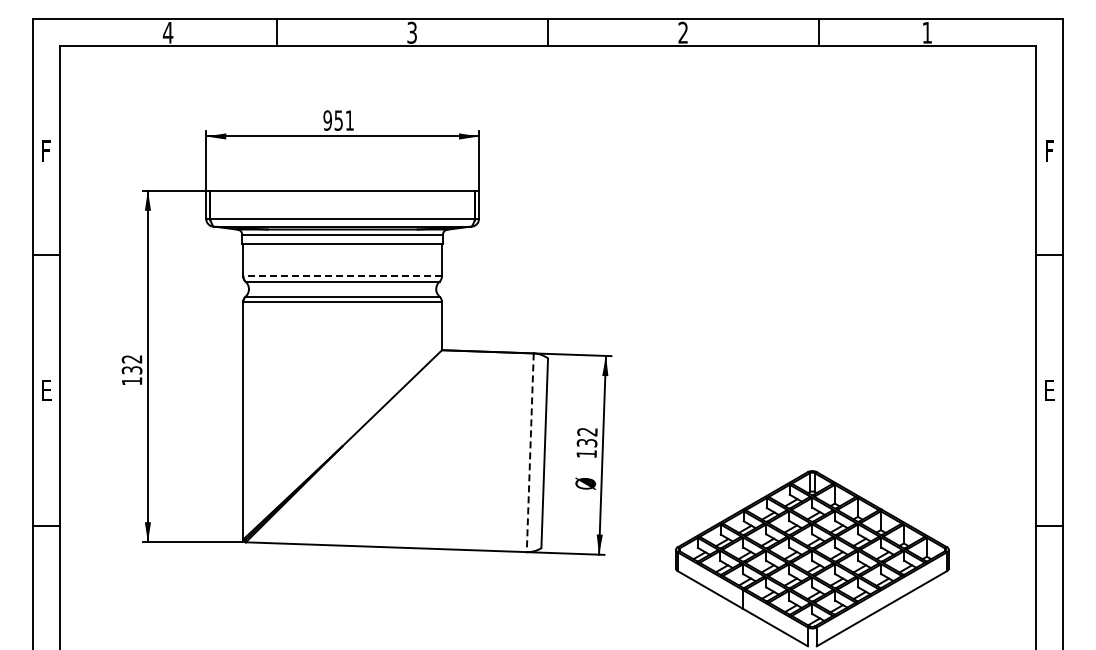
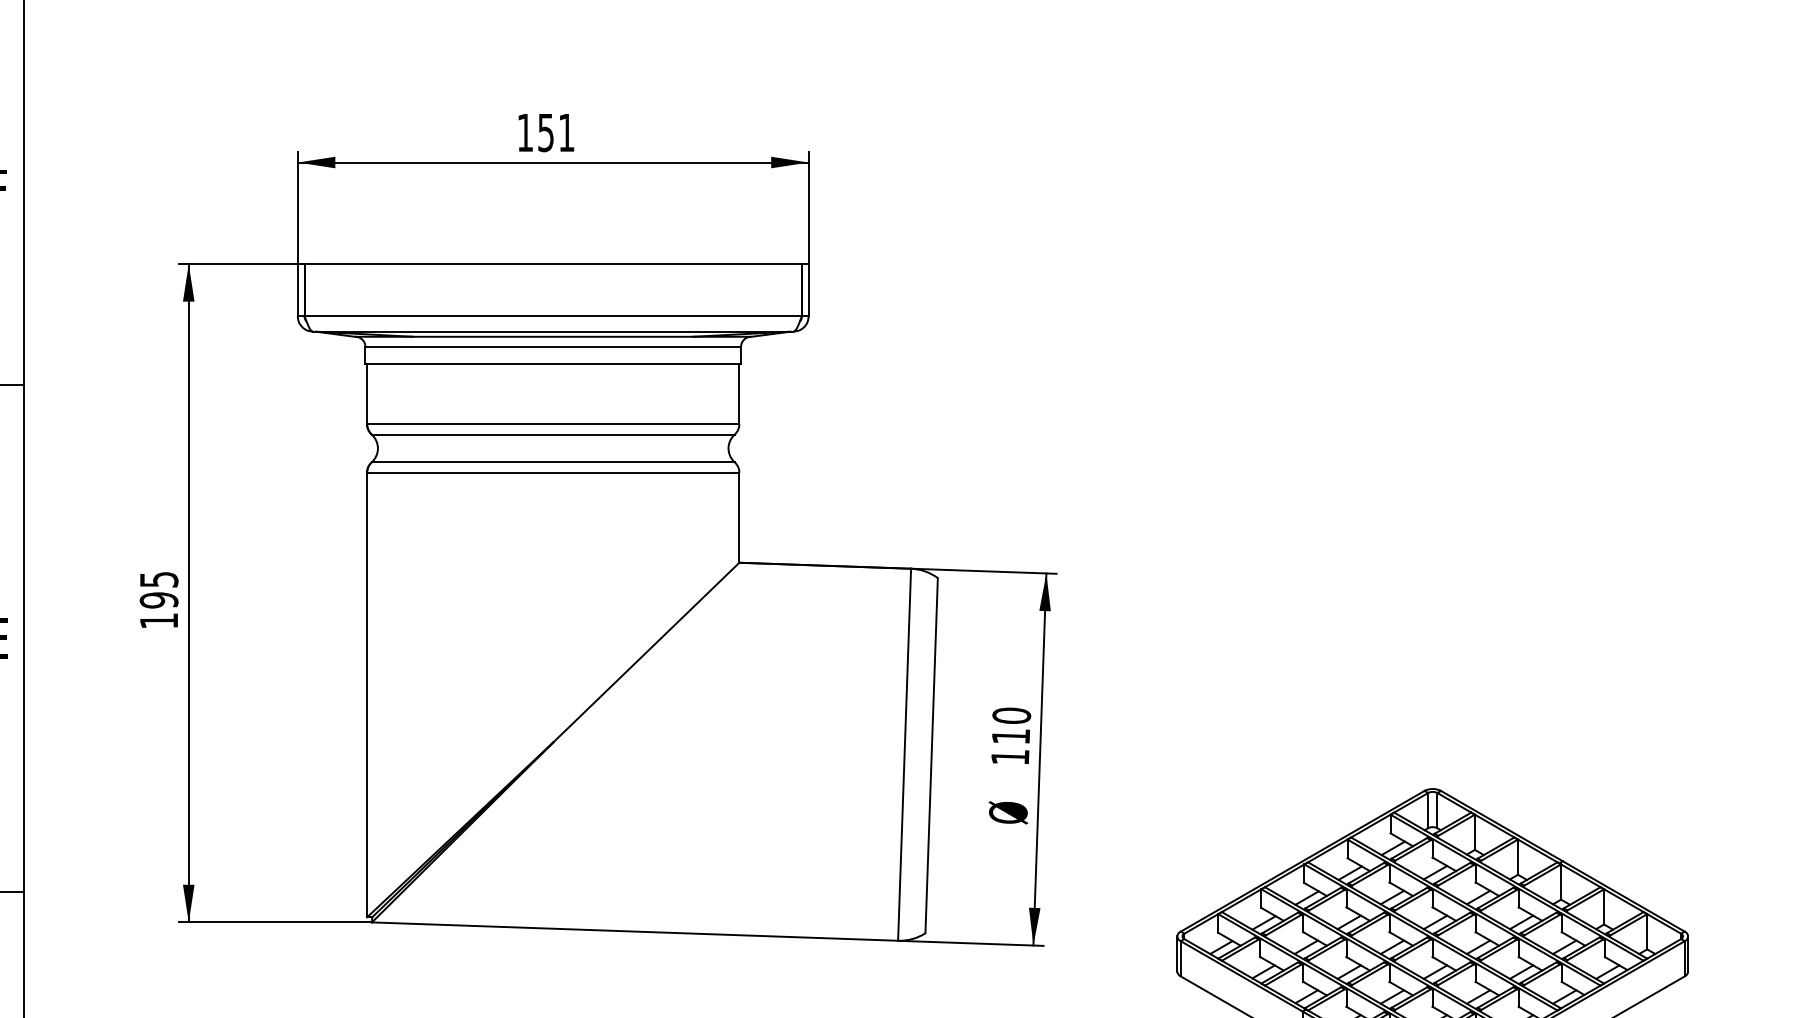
text: (327, 120) -> (524, 132), 951 -> 151
line: (342, 276) -> (553, 424), dashed -> solid
text: (131, 364) -> (157, 589), 132 -> 195
text: (586, 437) -> (1009, 726), 132 -> 110
line: (530, 453) -> (905, 756), dashed -> solid

